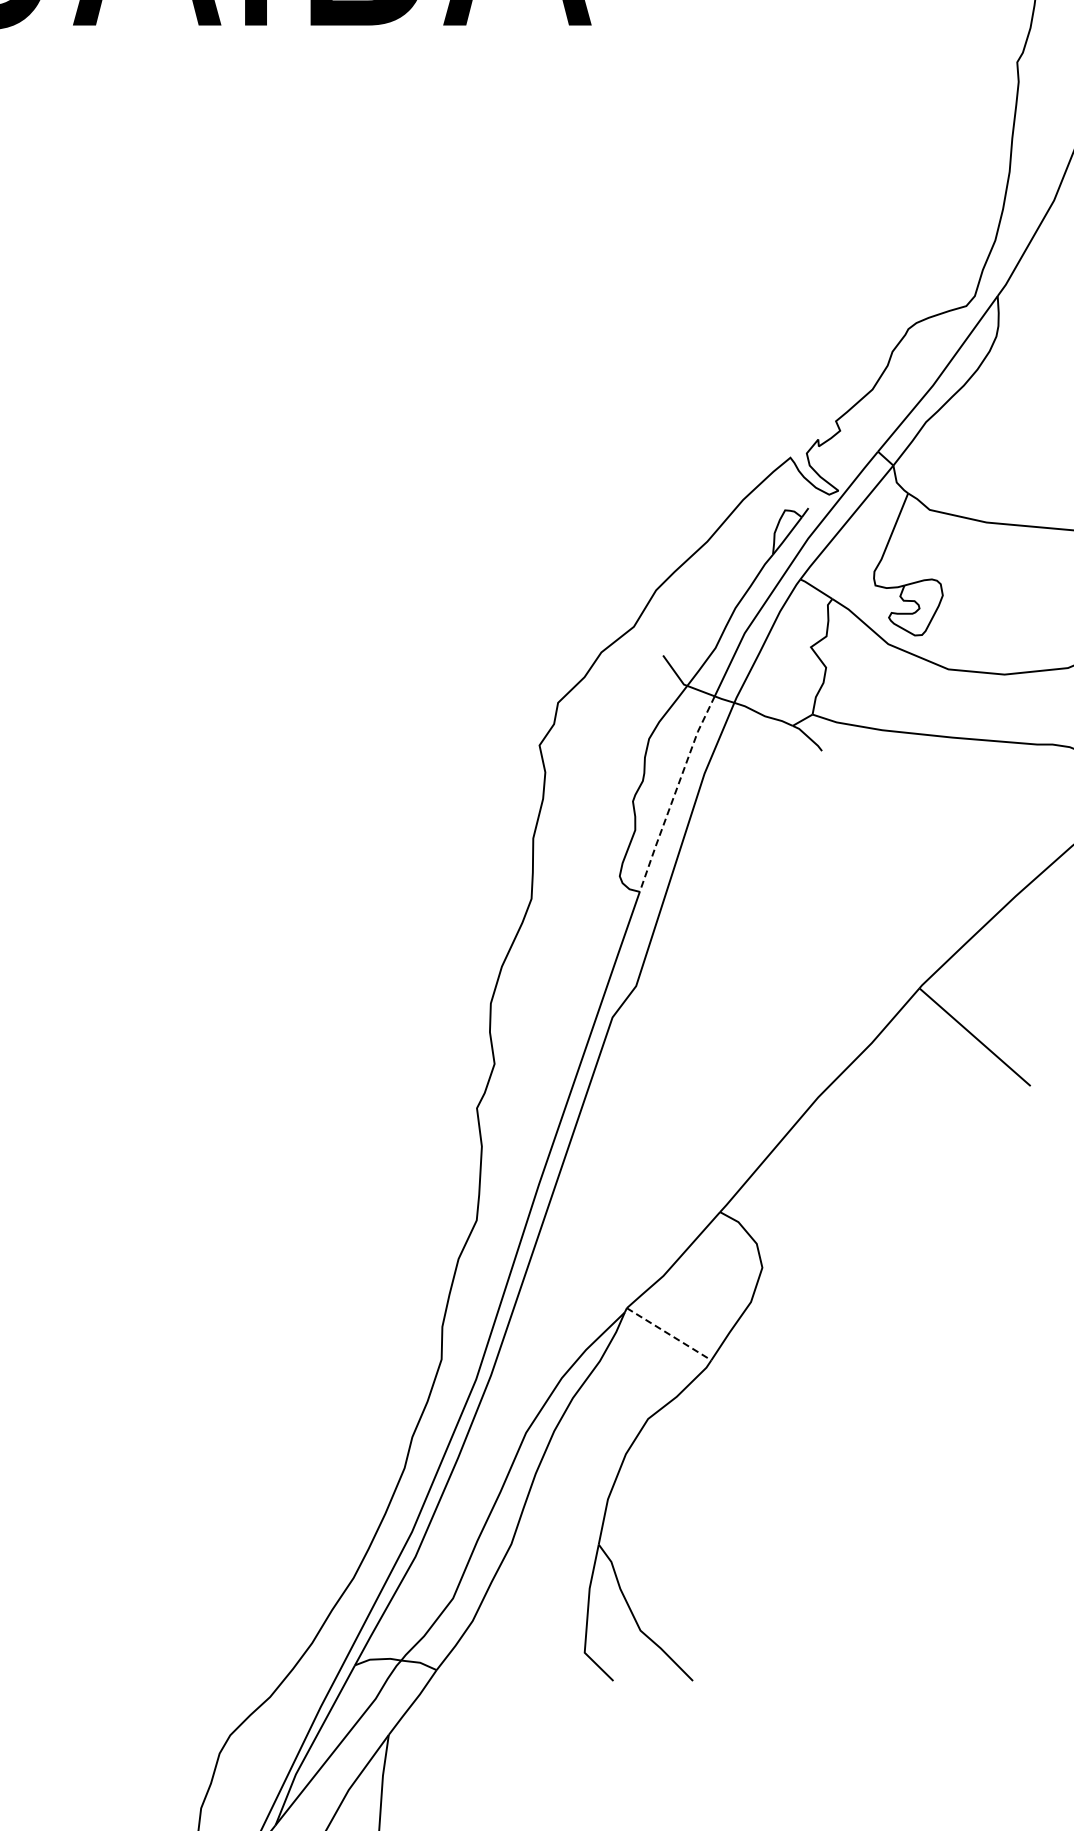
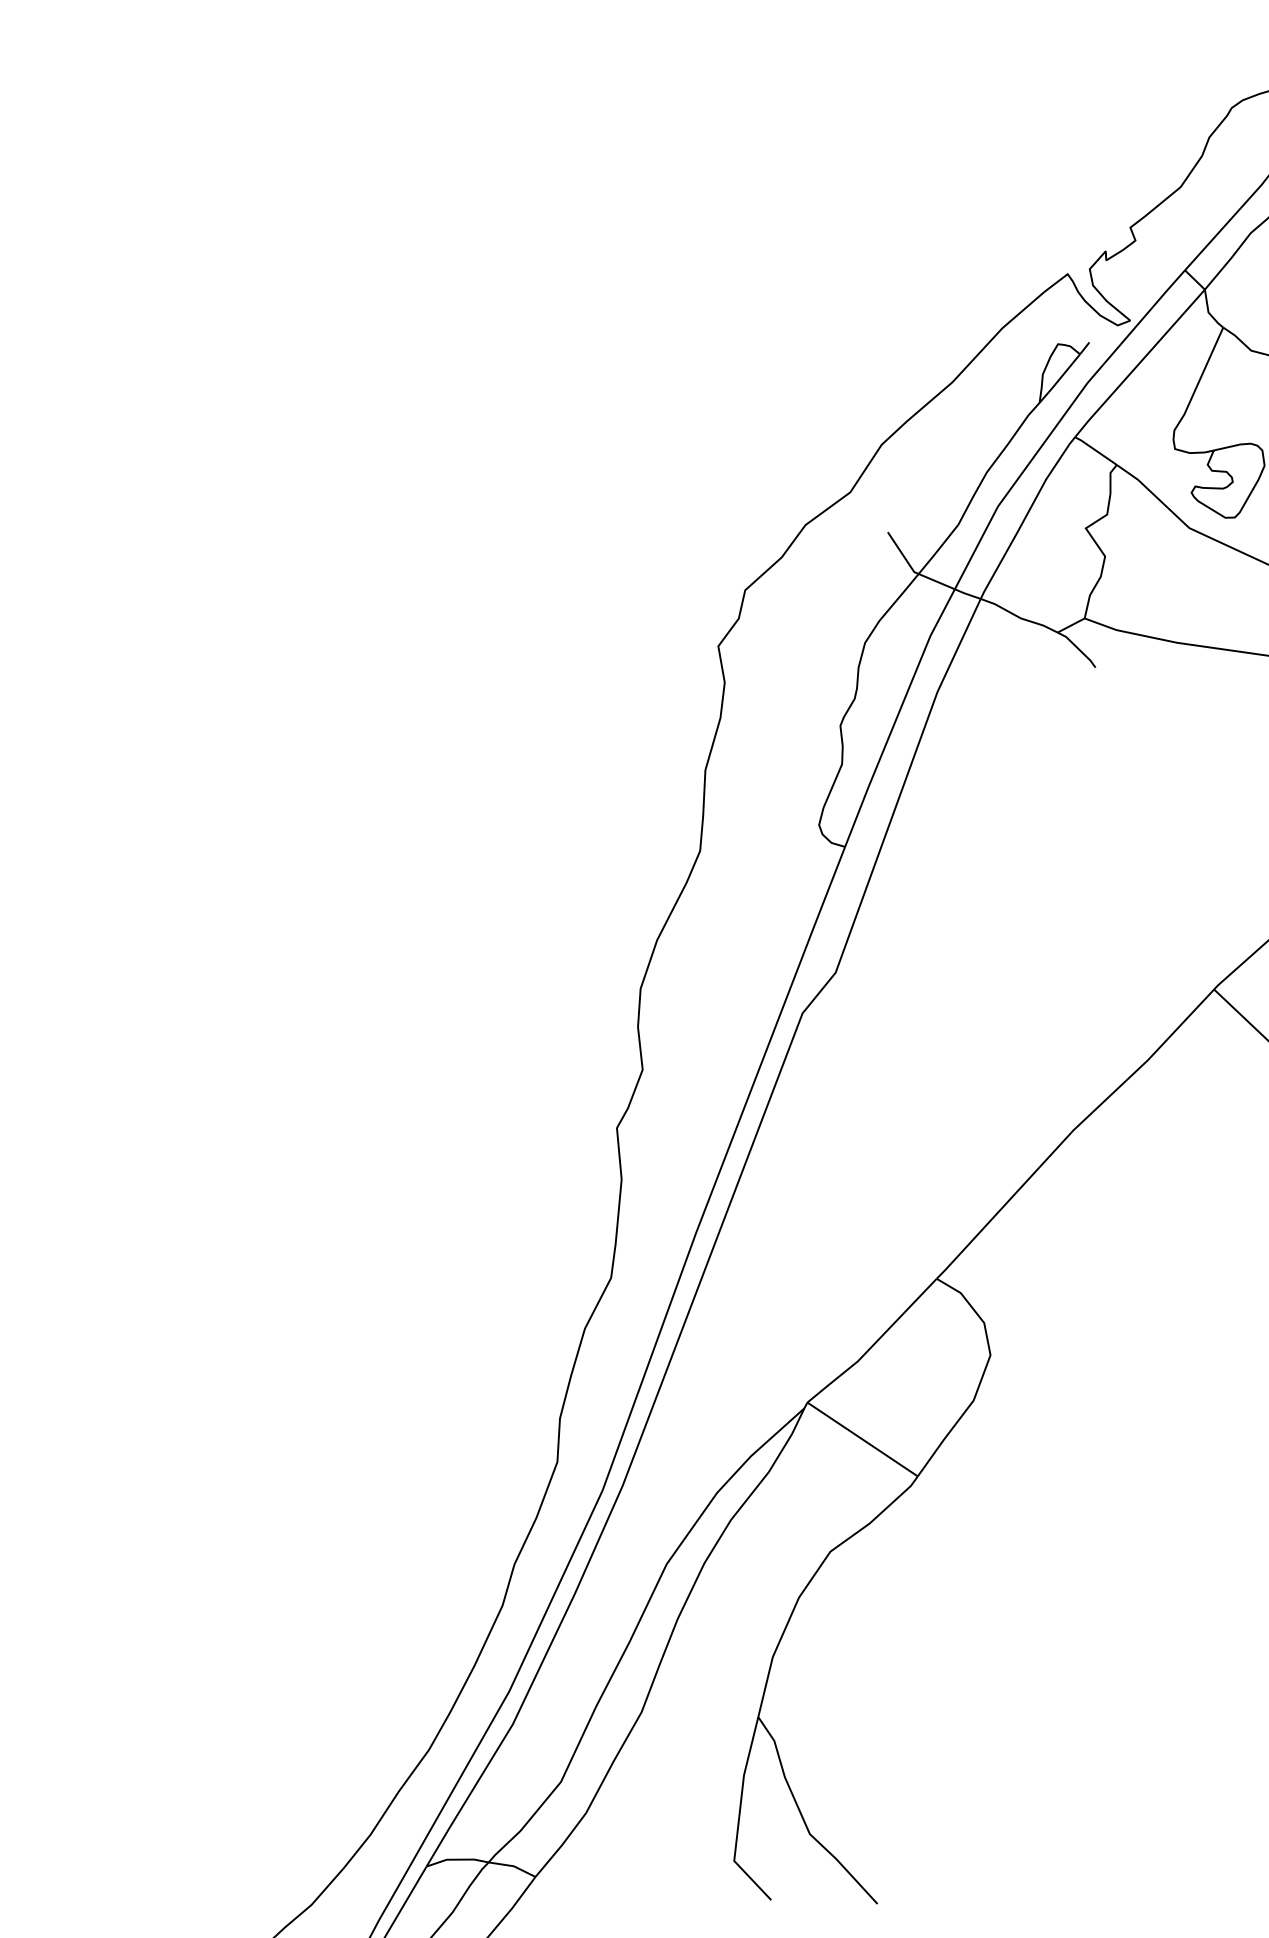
line: (675, 793) -> (897, 717), dashed -> solid
line: (669, 1334) -> (863, 1439), dashed -> solid

